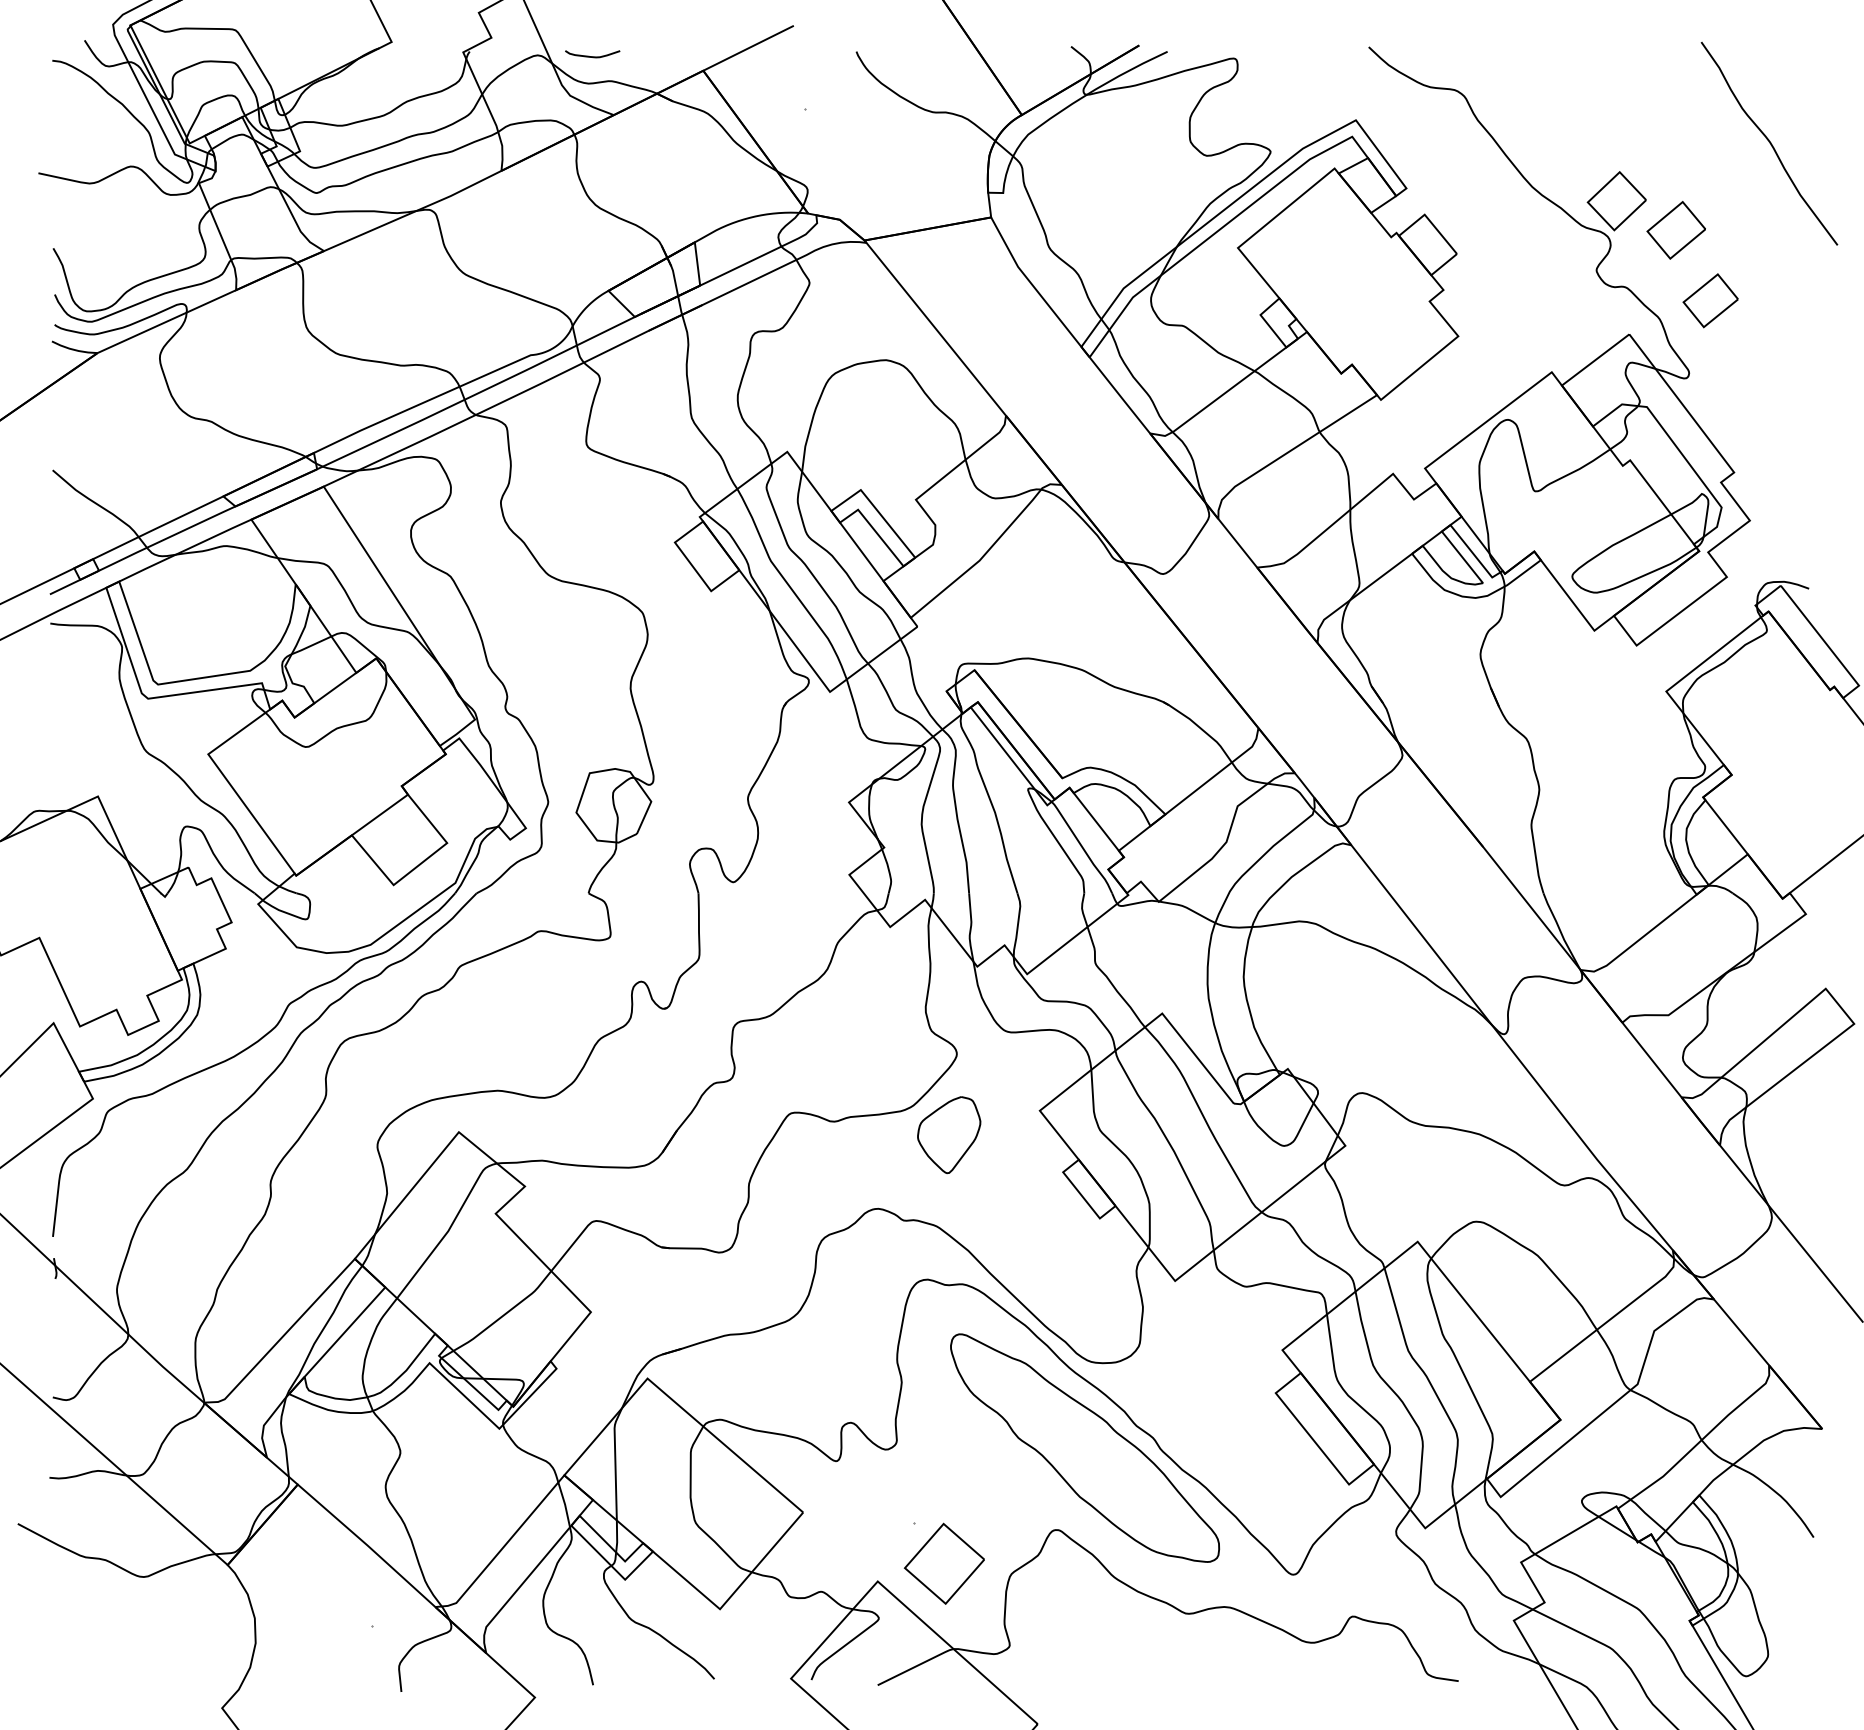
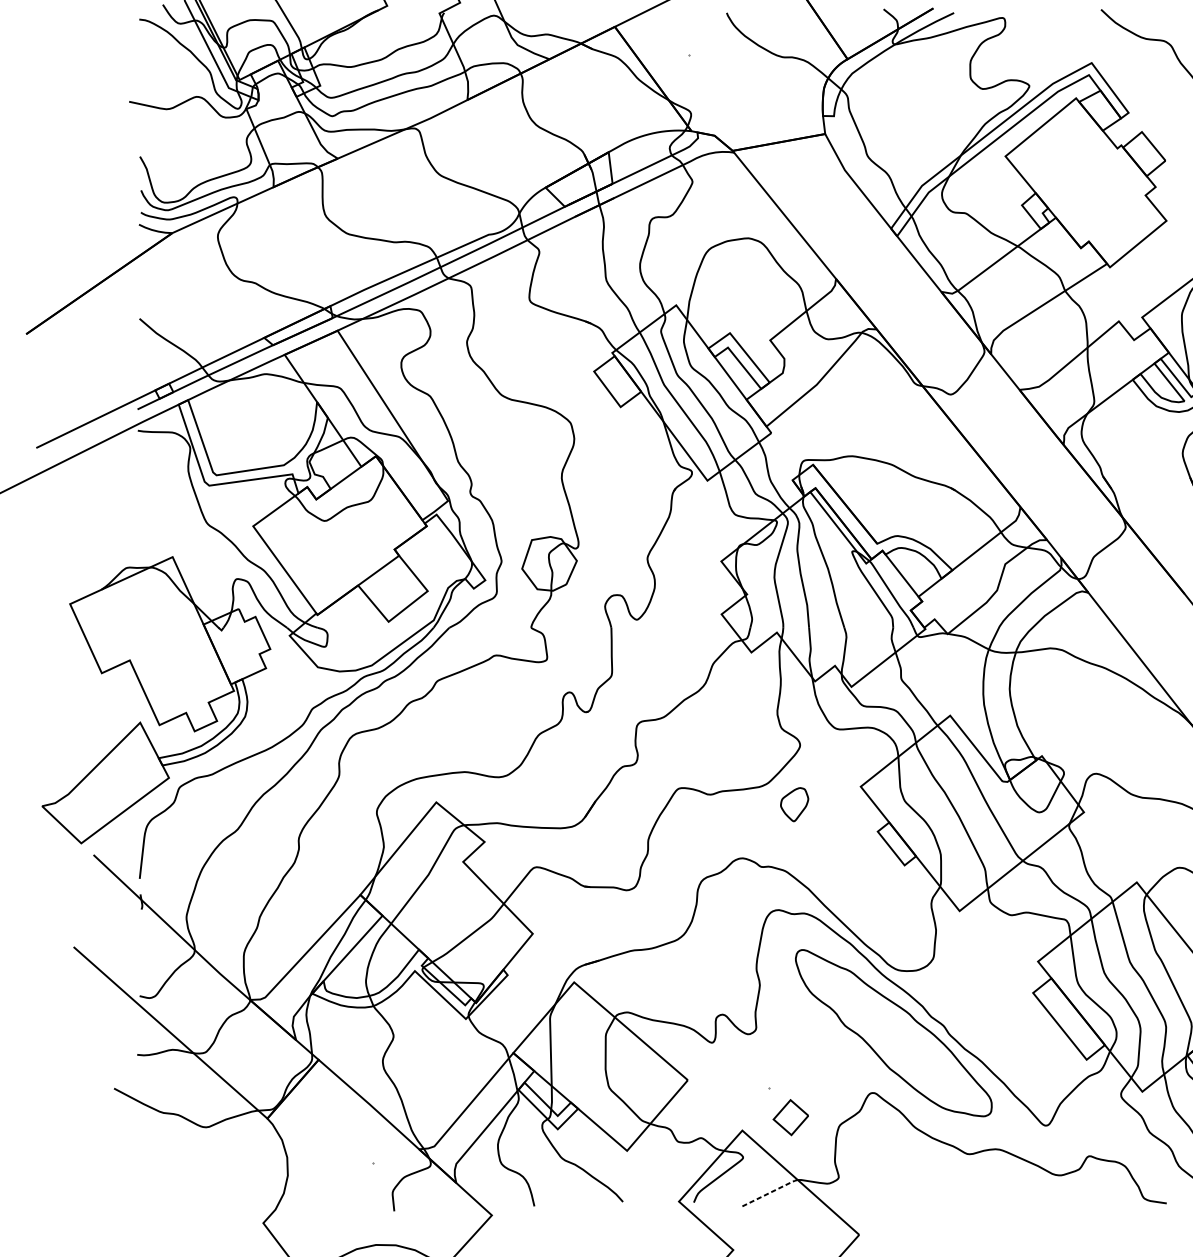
curve: (592, 56) -> (533, 16), removed
part: (949, 1135) -> (794, 804), size x0.6
part: (943, 1563) -> (790, 1117), size x0.6
line: (916, 1666) -> (770, 1192), solid -> dashed

